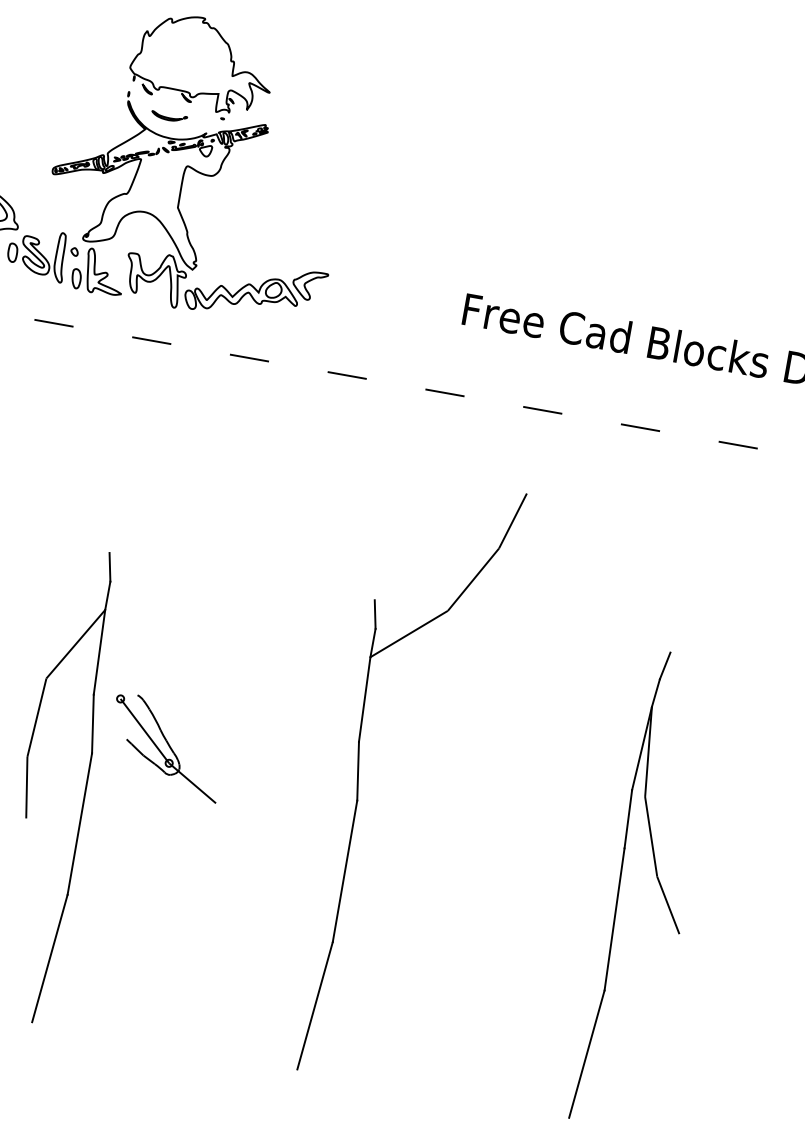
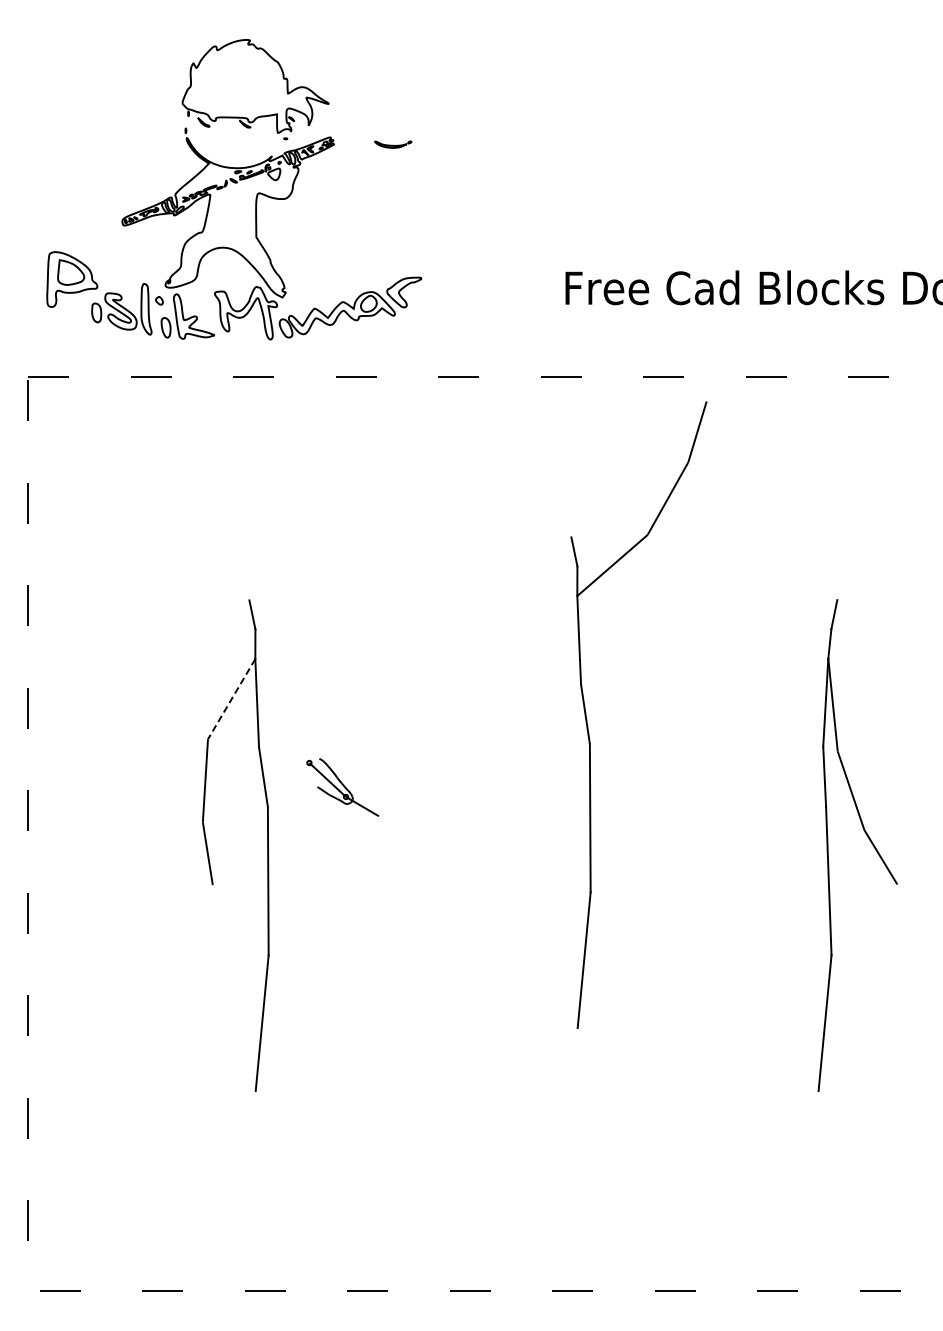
part: (169, 116) -> (393, 144), moved
line: (75, 644) -> (231, 699), solid -> dashed
part: (166, 747) -> (342, 787), size x0.6
part: (359, 776) -> (587, 719), moved

